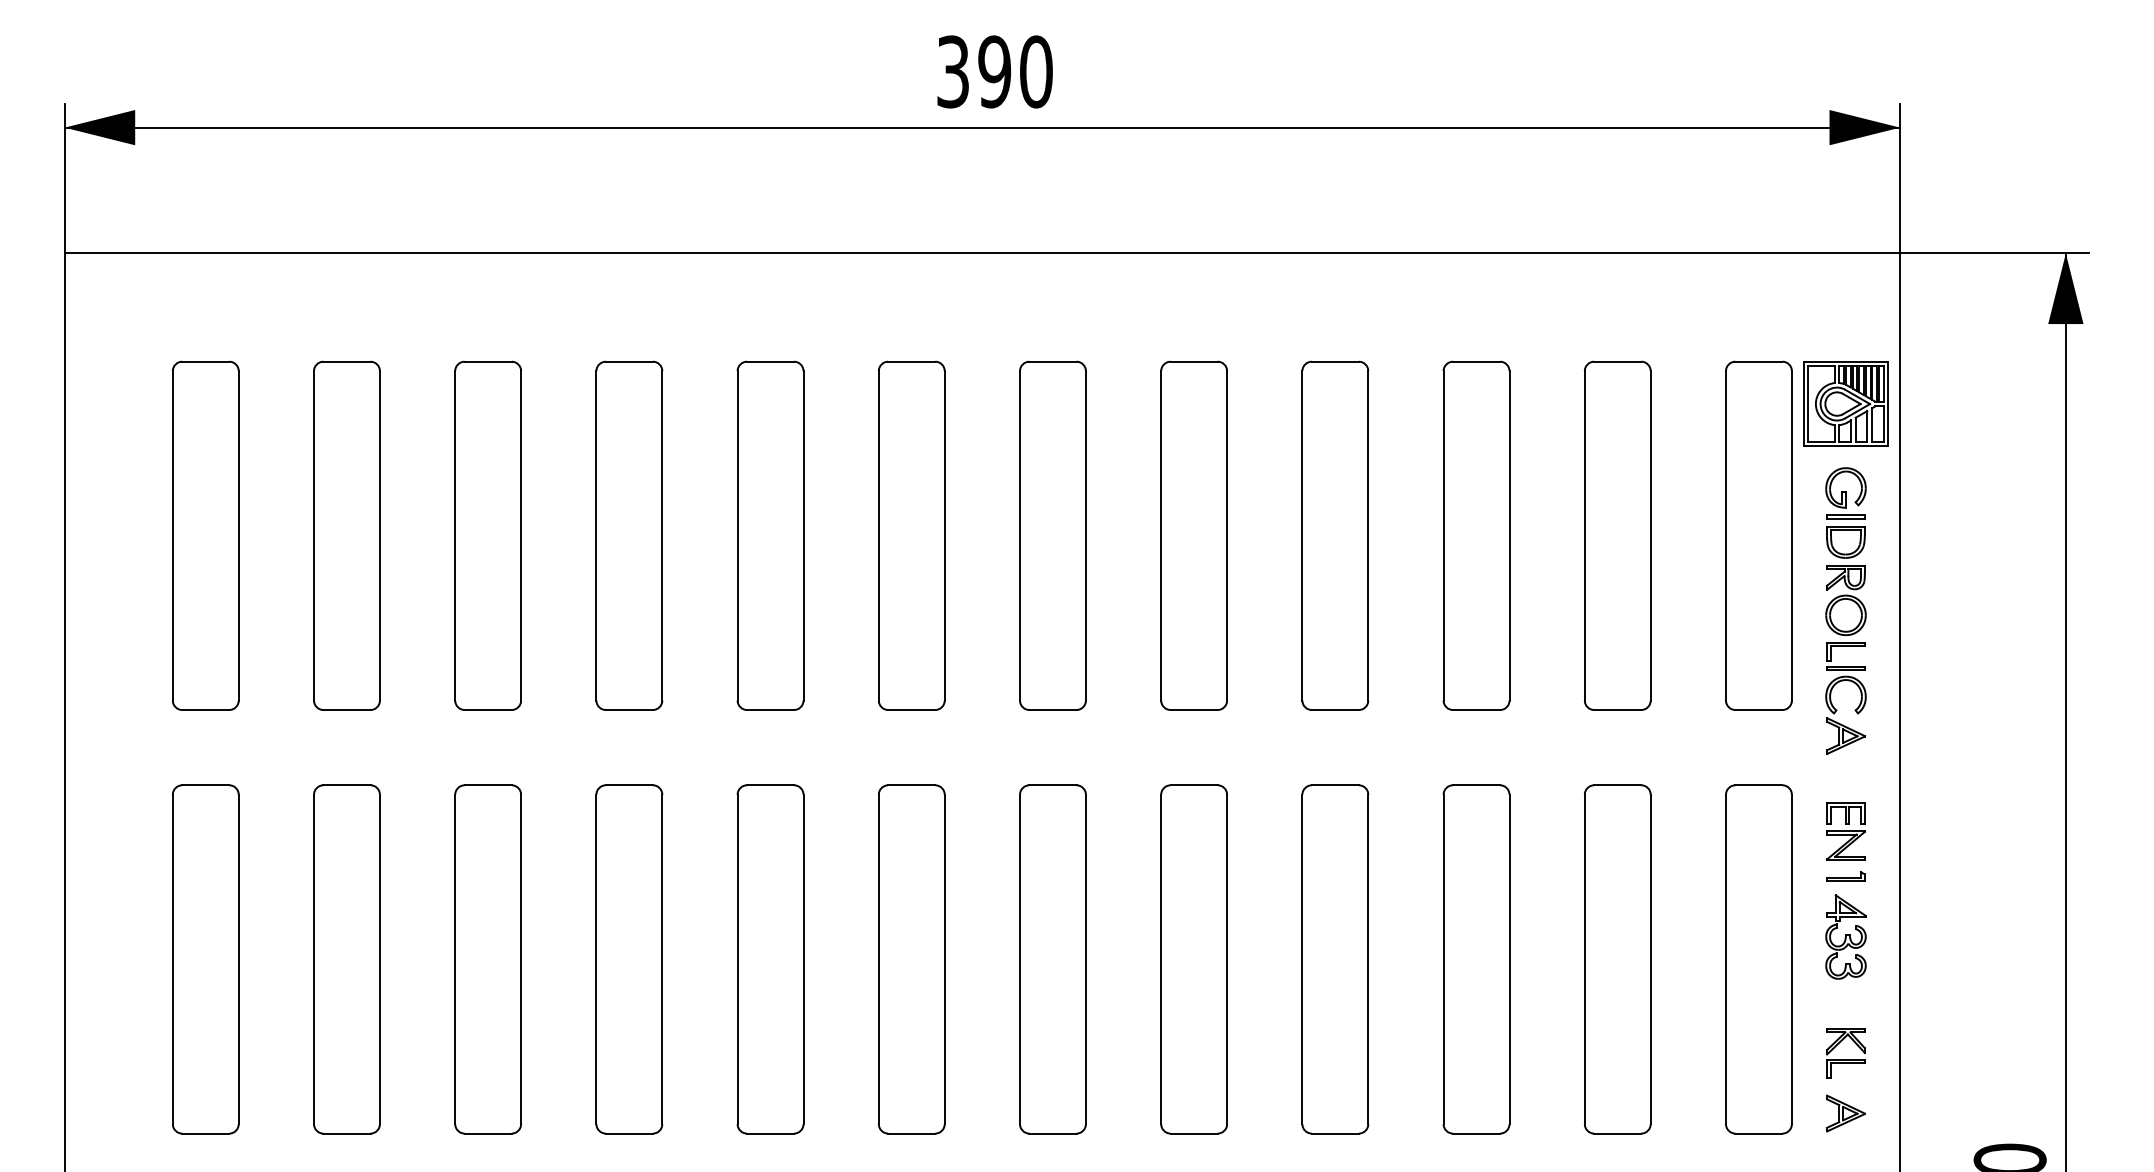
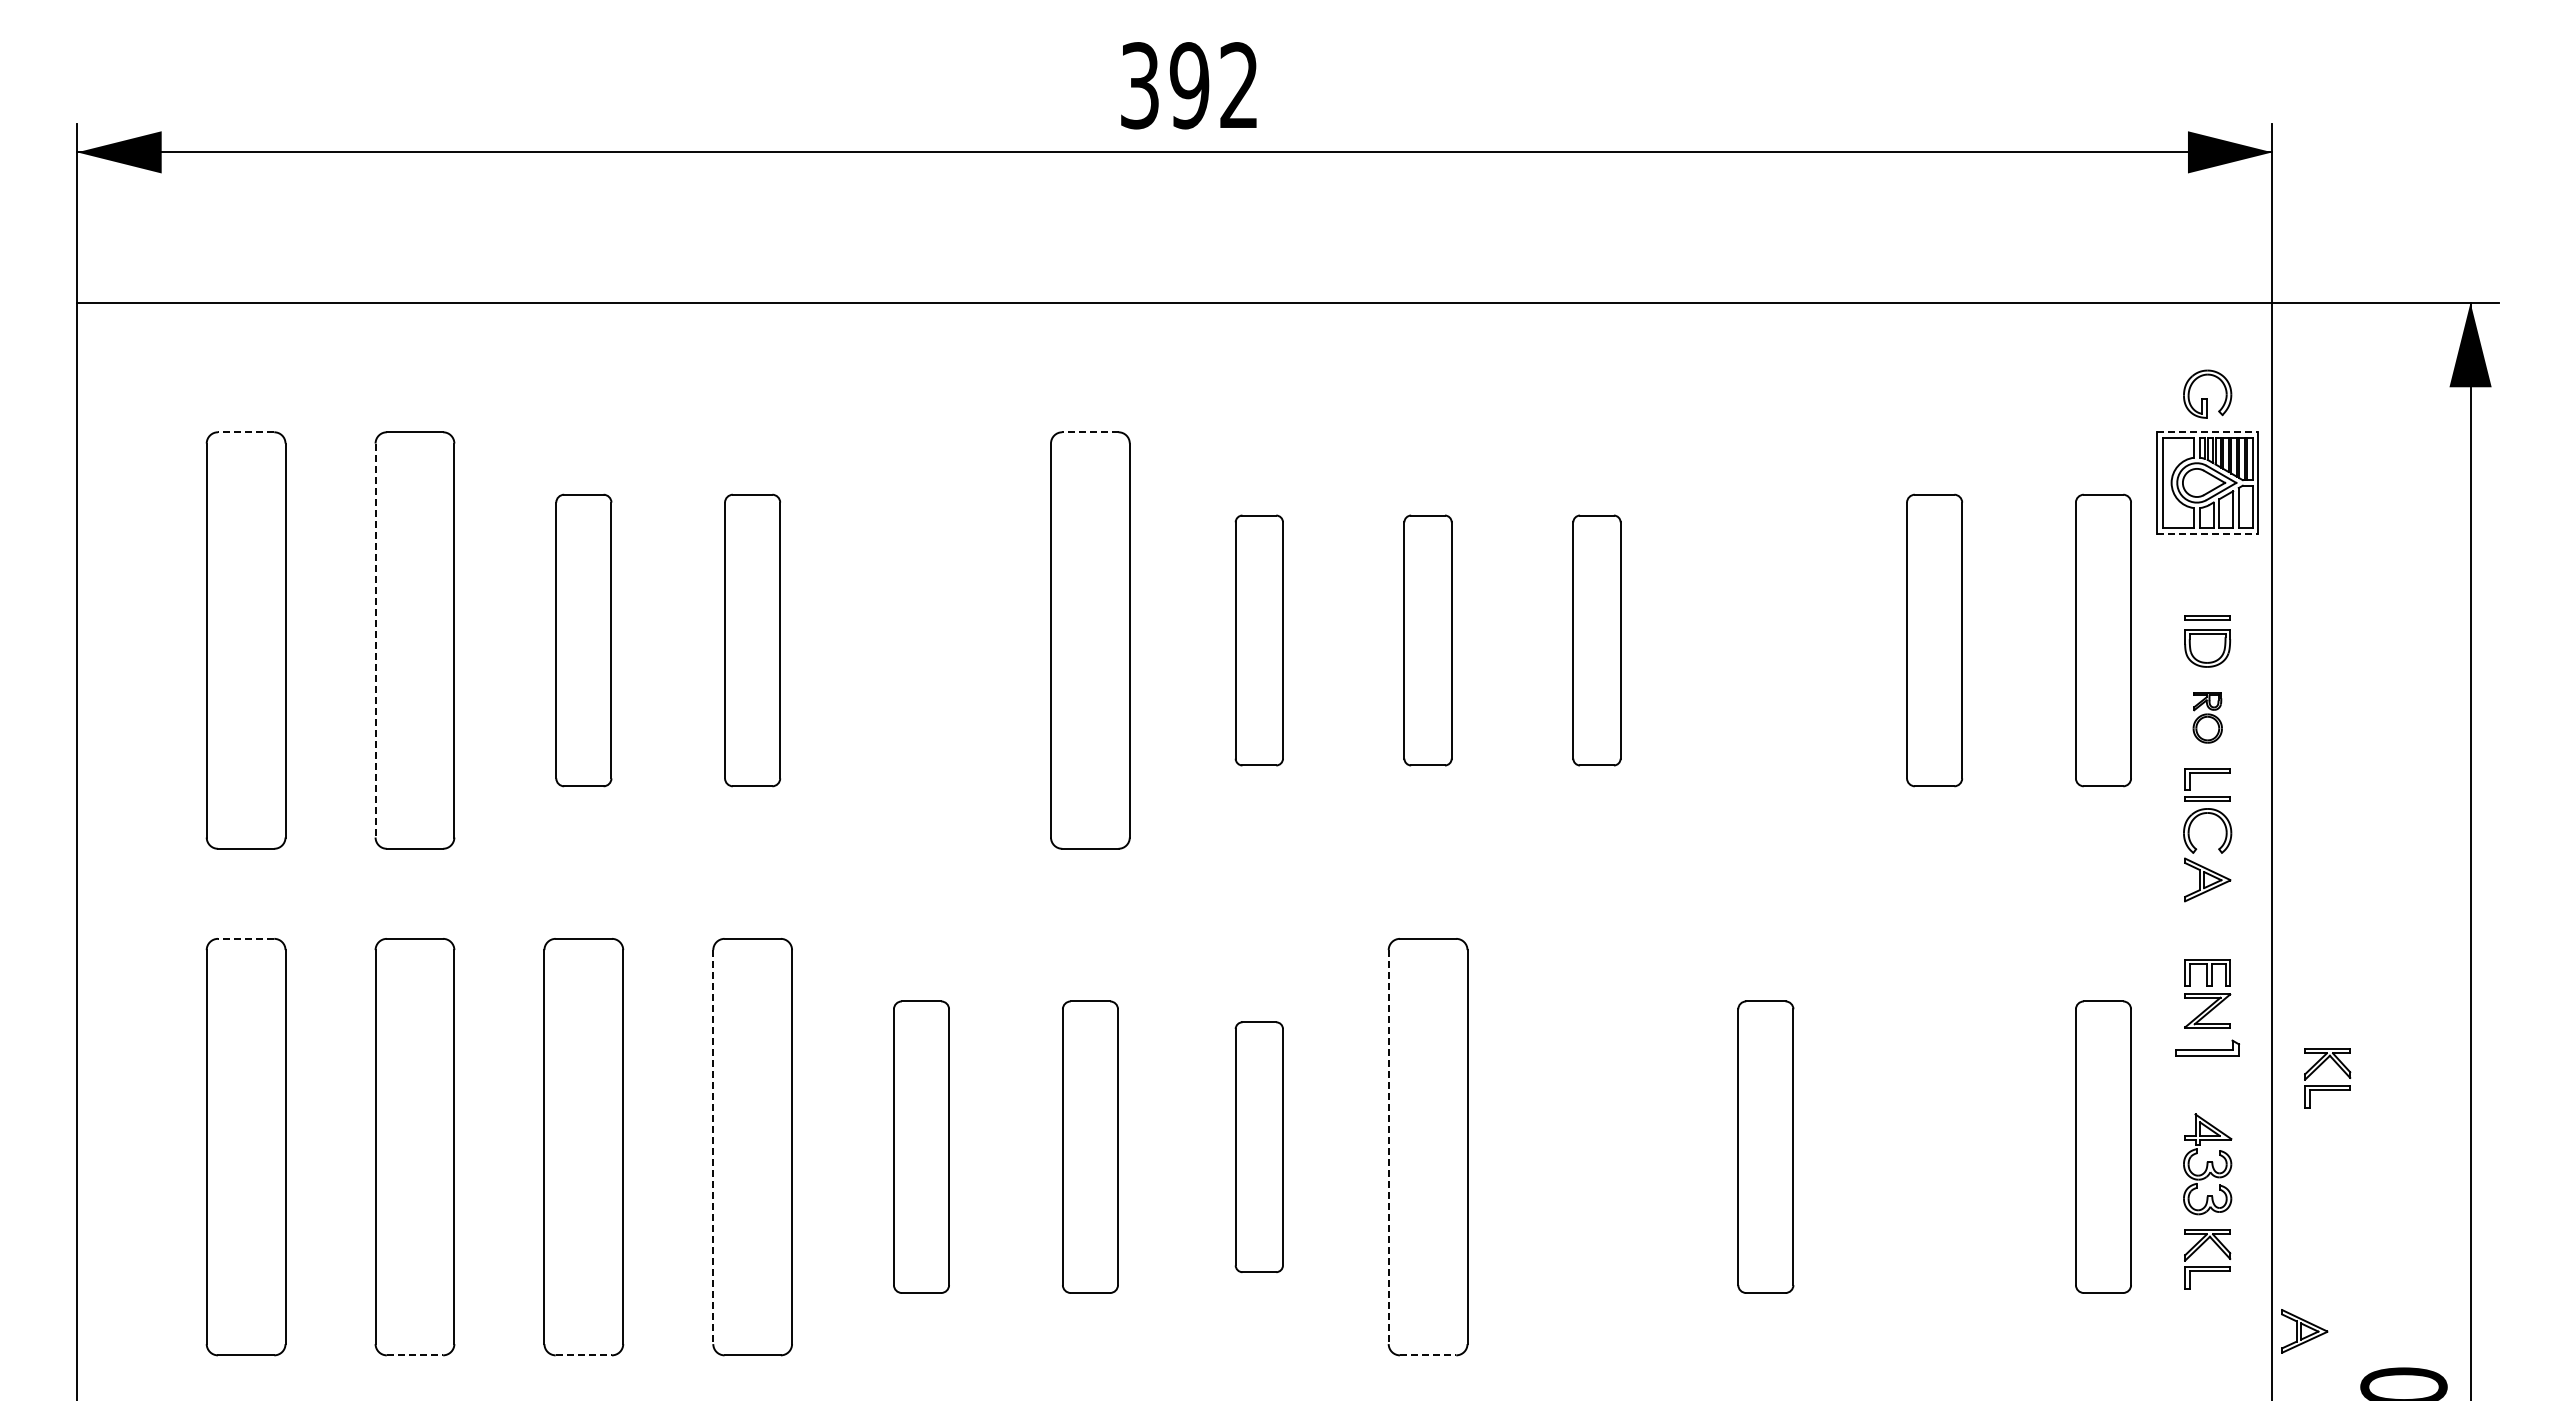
text: (1036, 71) -> (1239, 85), 390 -> 392
line: (205, 361) -> (245, 432), solid -> dashed
line: (911, 361) -> (1089, 432), solid -> dashed
line: (1845, 361) -> (2207, 432), solid -> dashed
line: (1845, 446) -> (2207, 533), solid -> dashed
part: (1845, 487) -> (2207, 393), moved
line: (313, 535) -> (375, 640), solid -> dashed
part: (487, 535) -> (583, 640), size x0.7
part: (629, 535) -> (752, 640), size x0.7
part: (770, 535) -> (921, 640), removed
part: (1053, 535) -> (1259, 640), size x0.6
part: (1193, 535) -> (1427, 640), size x0.6
part: (1334, 535) -> (1596, 640), size x0.6
part: (1476, 535) -> (1765, 640), removed
part: (1617, 535) -> (1934, 640), size x0.7
part: (1758, 535) -> (2103, 640), size x0.7
part: (1845, 600) -> (2207, 717), size x0.6
line: (205, 785) -> (245, 938), solid -> dashed
part: (1845, 876) -> (2207, 1047), size x1.4
part: (1946, 907) -> (2327, 1085), added
part: (1845, 937) -> (2207, 1164), moved
line: (596, 959) -> (713, 1147), solid -> dashed
part: (770, 959) -> (921, 1147), size x0.7
part: (911, 959) -> (1090, 1147), size x0.7
part: (1053, 959) -> (1259, 1147), size x0.6
line: (1161, 959) -> (1388, 1147), solid -> dashed
part: (1334, 959) -> (1596, 1147), removed
part: (1476, 959) -> (1765, 1147), size x0.7
part: (1617, 959) -> (1934, 1147), removed
part: (1758, 959) -> (2103, 1147), size x0.7
part: (1845, 1113) -> (2304, 1331), moved
line: (347, 1133) -> (415, 1355), solid -> dashed
line: (488, 1133) -> (584, 1355), solid -> dashed
line: (1194, 1133) -> (1428, 1355), solid -> dashed

